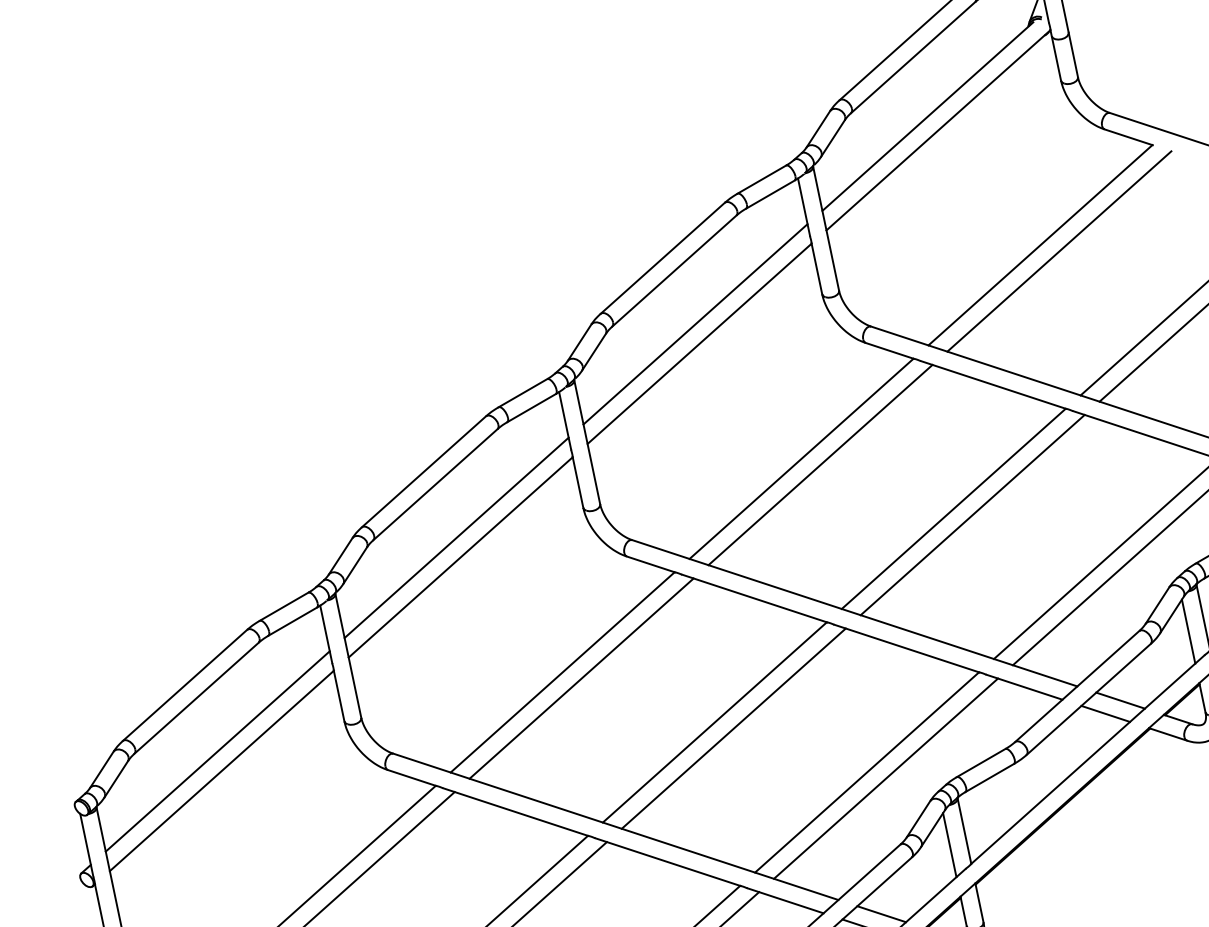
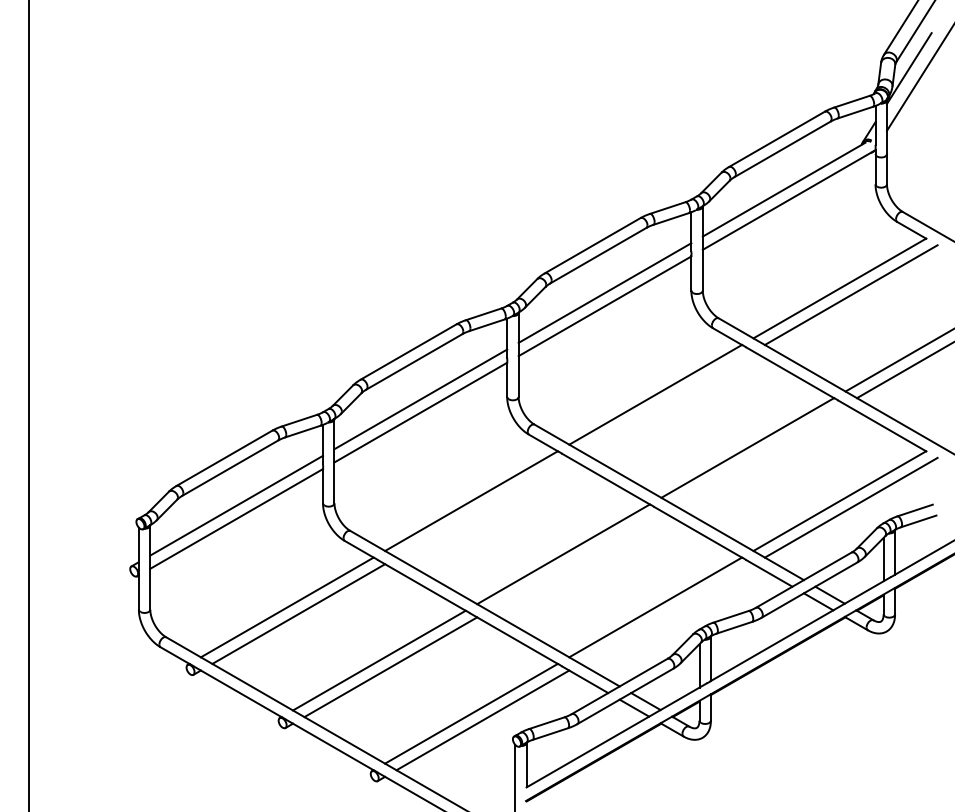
line: (819, 465) -> (666, 401), removed
line: (971, 515) -> (758, 454), removed
line: (580, 678) -> (482, 507), removed
line: (732, 728) -> (574, 560), removed
line: (884, 778) -> (666, 613), removed

